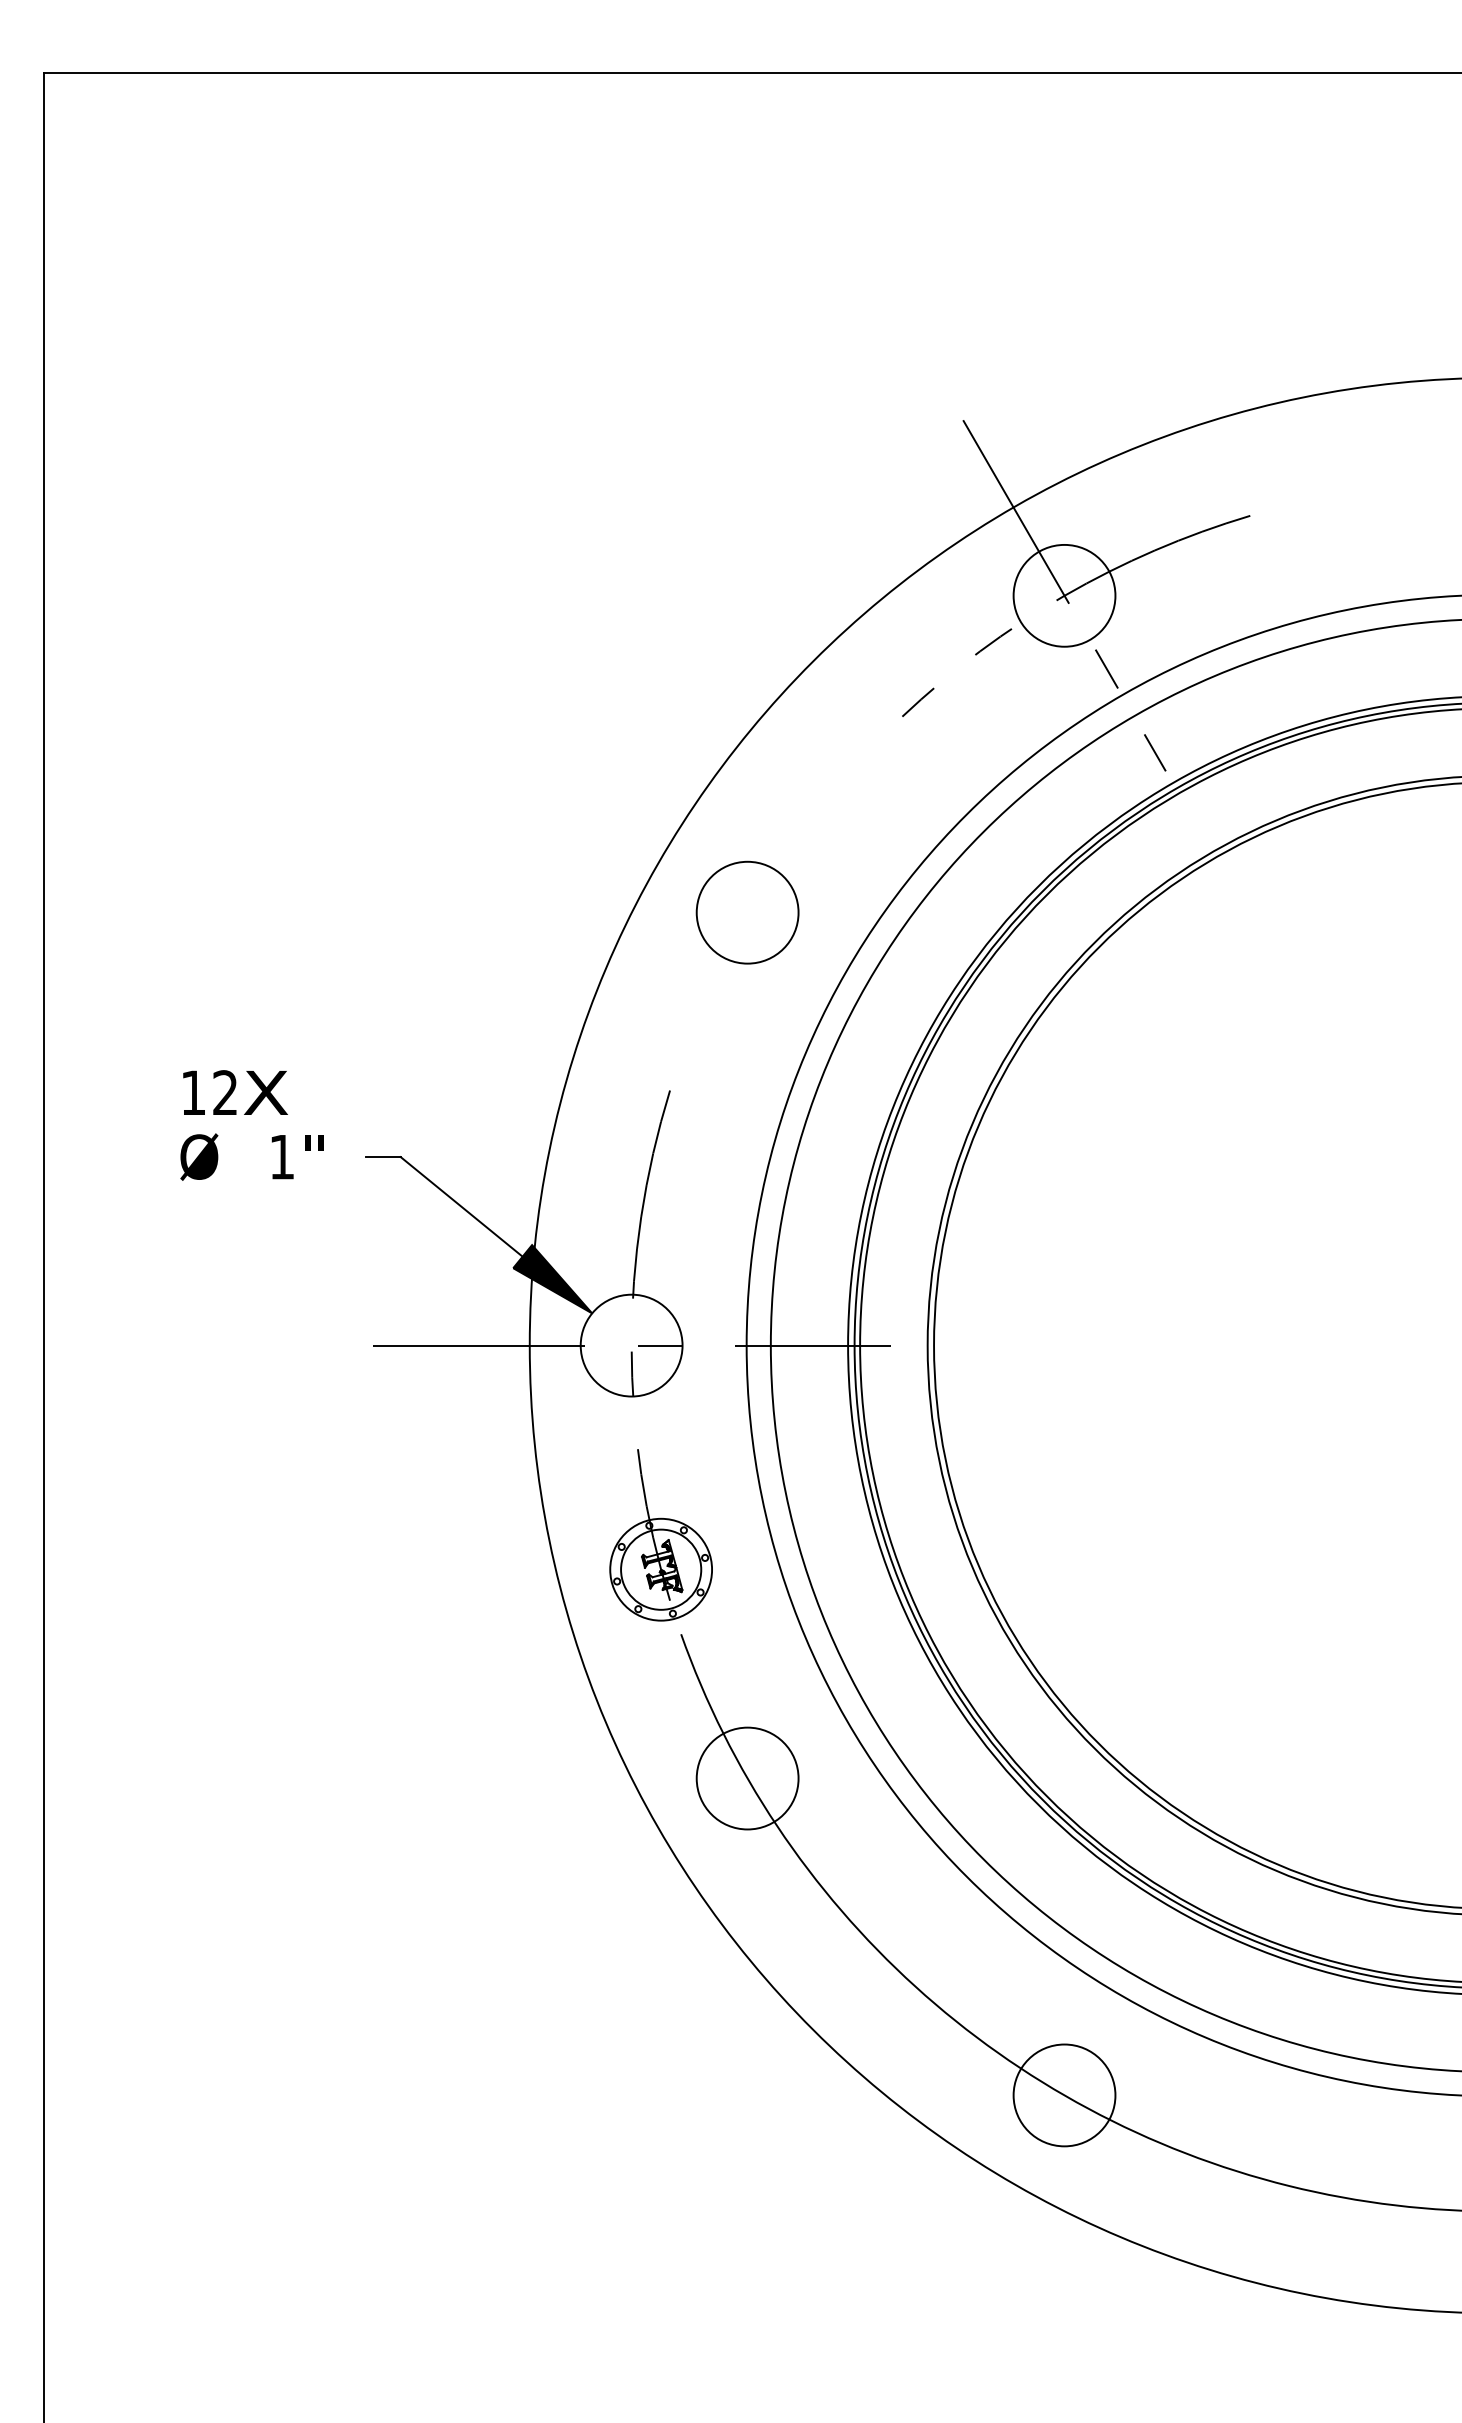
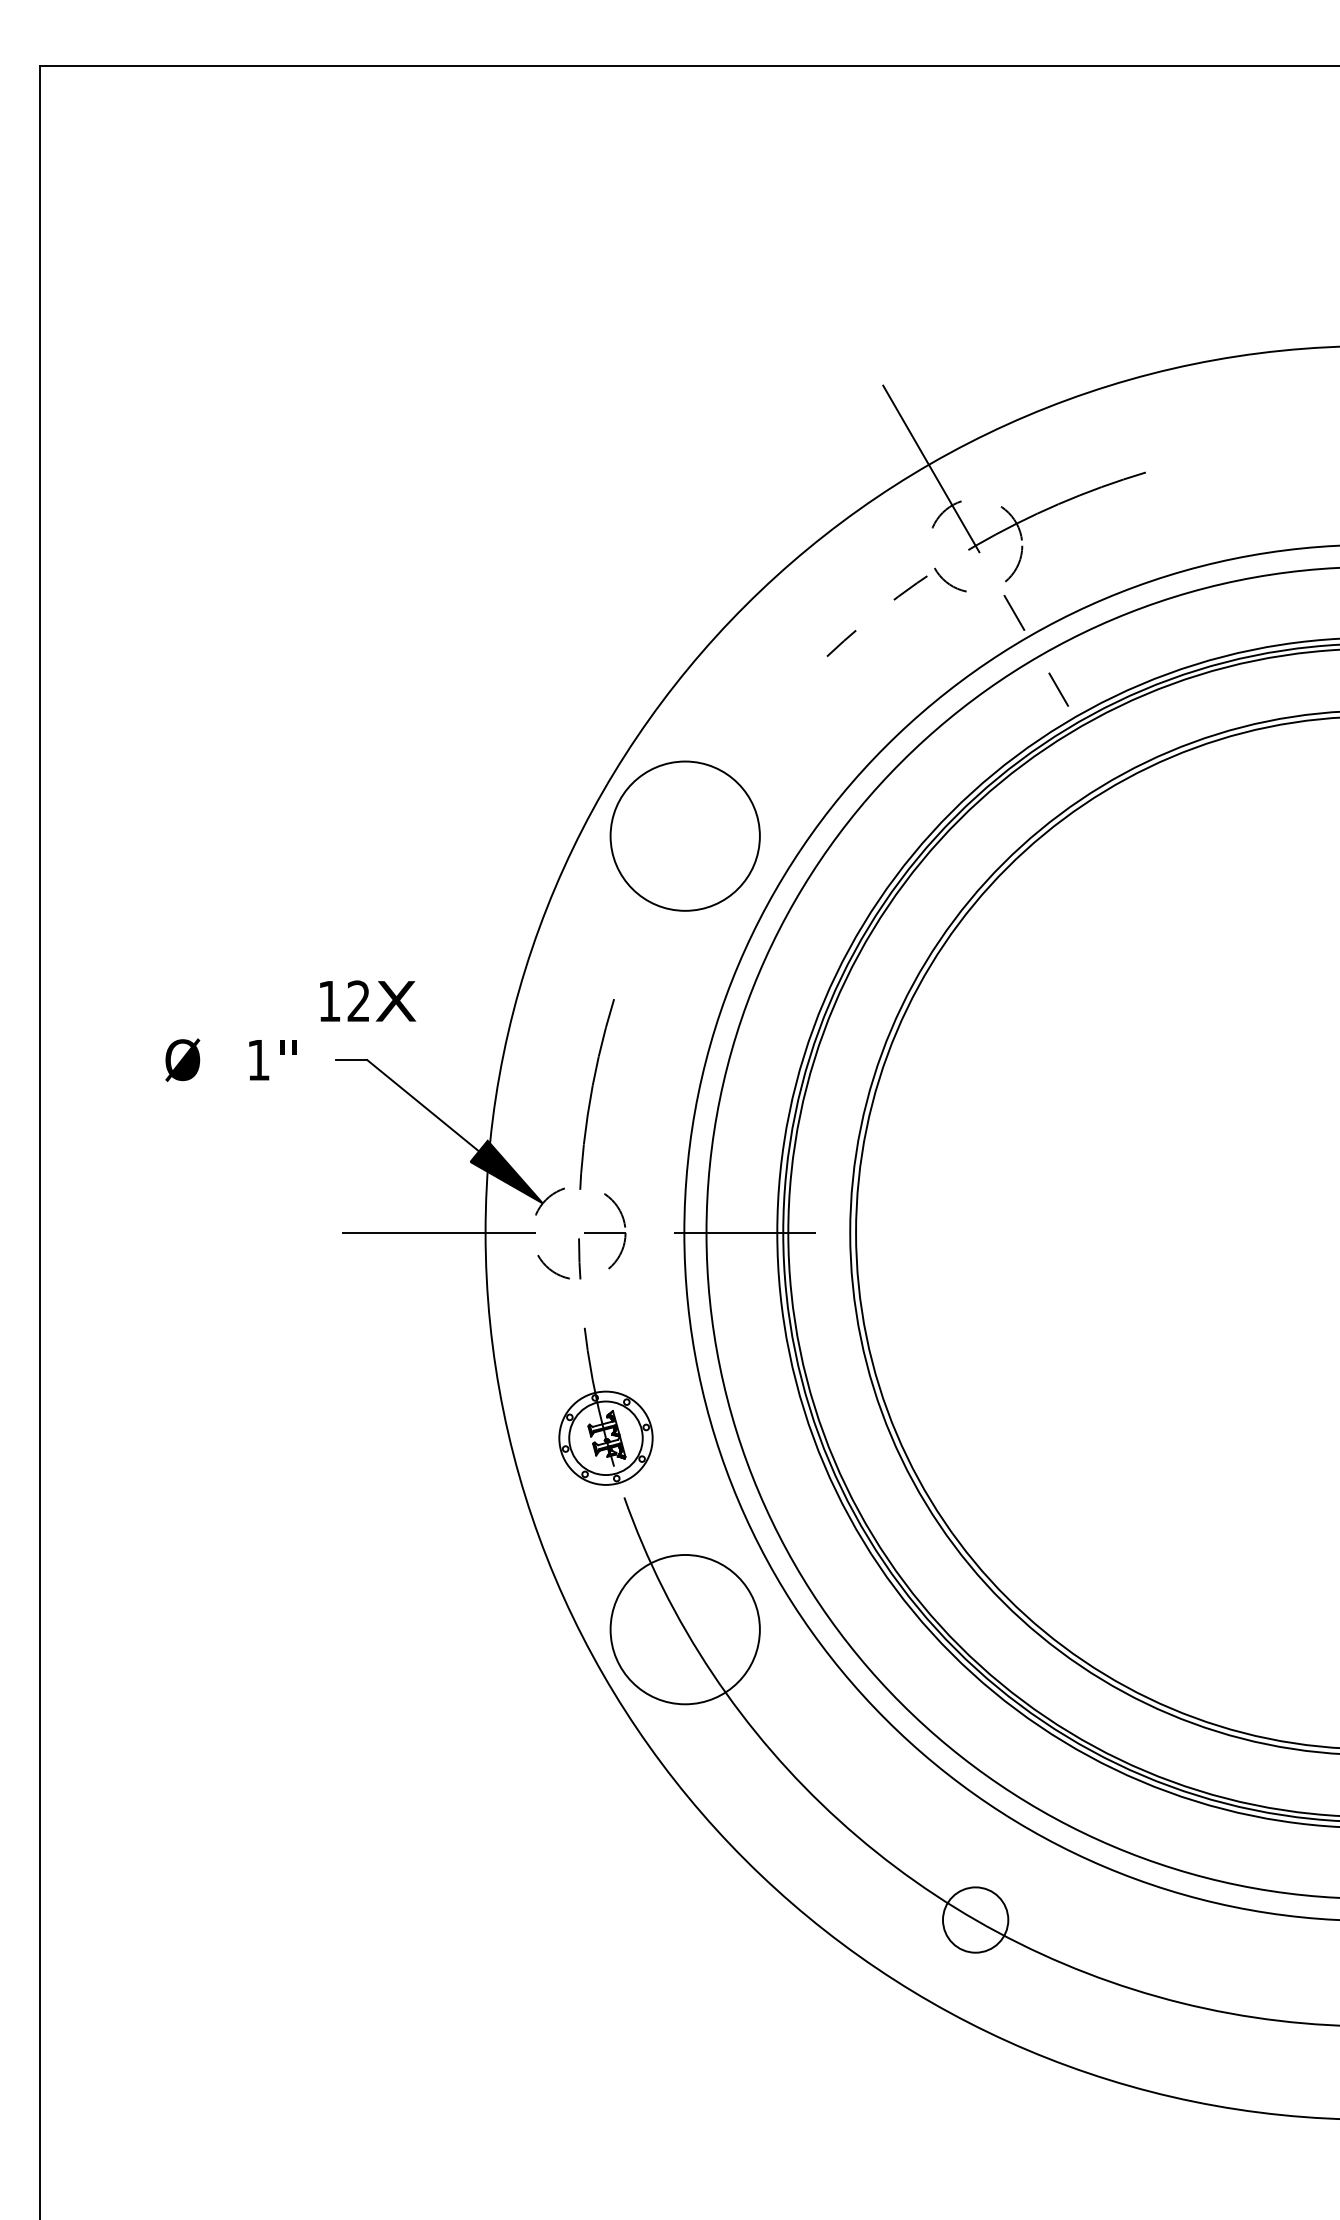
circle: (1064, 595) -> (975, 545), solid -> dashed
circle: (747, 912) -> (685, 835), size x1.6
text: (235, 1092) -> (368, 1000), moved
circle: (631, 1345) -> (578, 1232), solid -> dashed
circle: (747, 1778) -> (685, 1629), size x1.6
circle: (1064, 2095) -> (975, 1920), size x0.7

